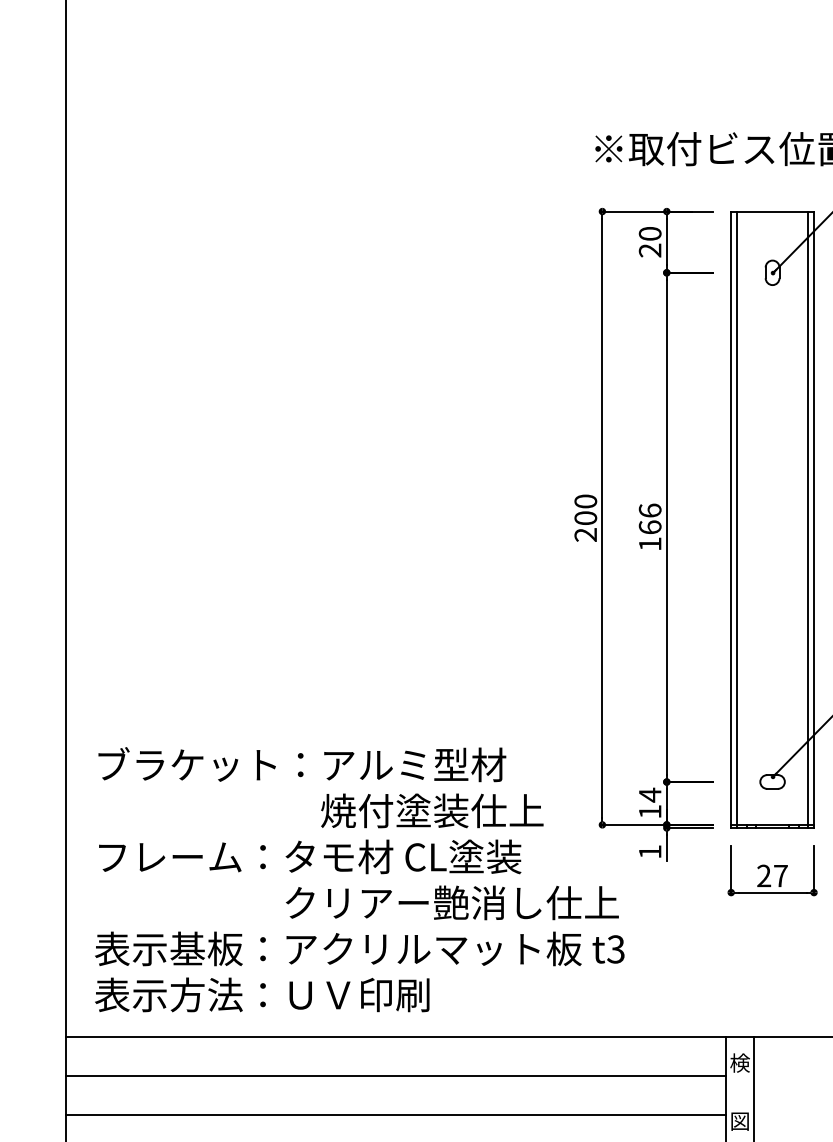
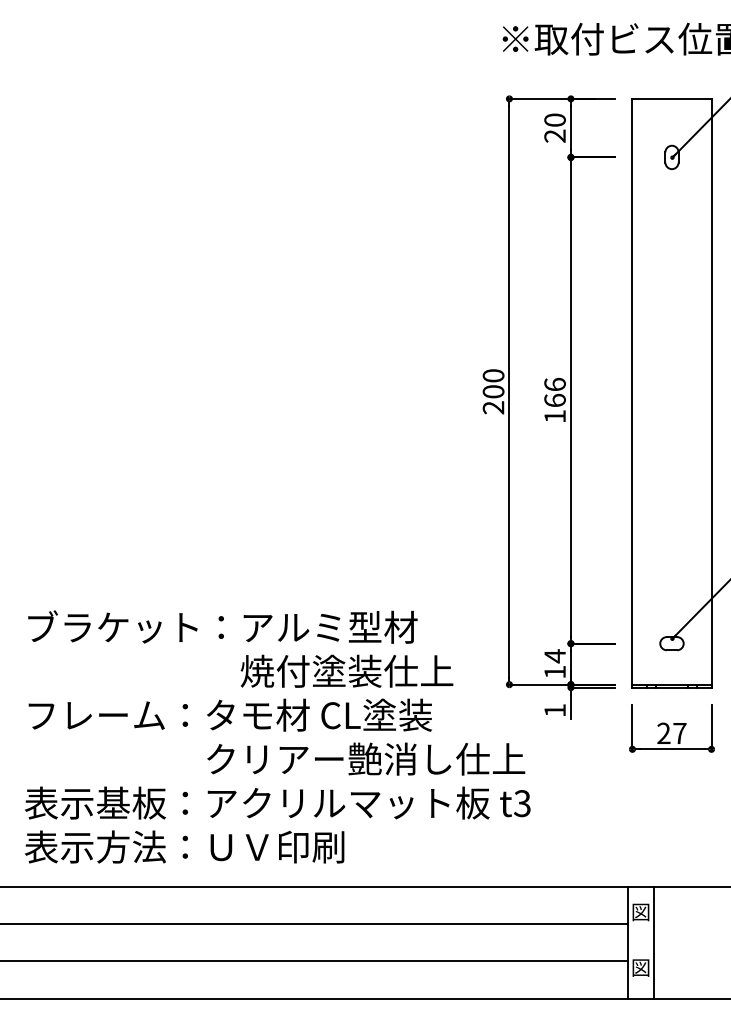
line: (737, 519) -> (638, 393), removed
line: (807, 519) -> (705, 393), removed
text: (739, 1062) -> (640, 911), 検 -> 図

